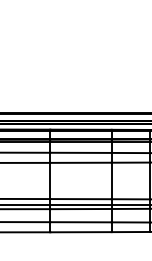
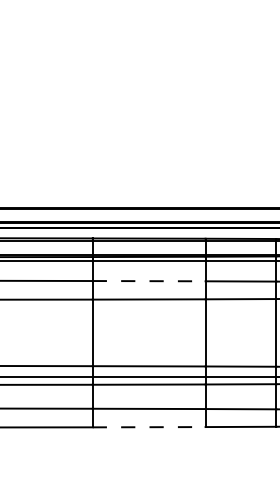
line: (80, 152) -> (148, 280), solid -> dashed
line: (80, 232) -> (148, 427), solid -> dashed

